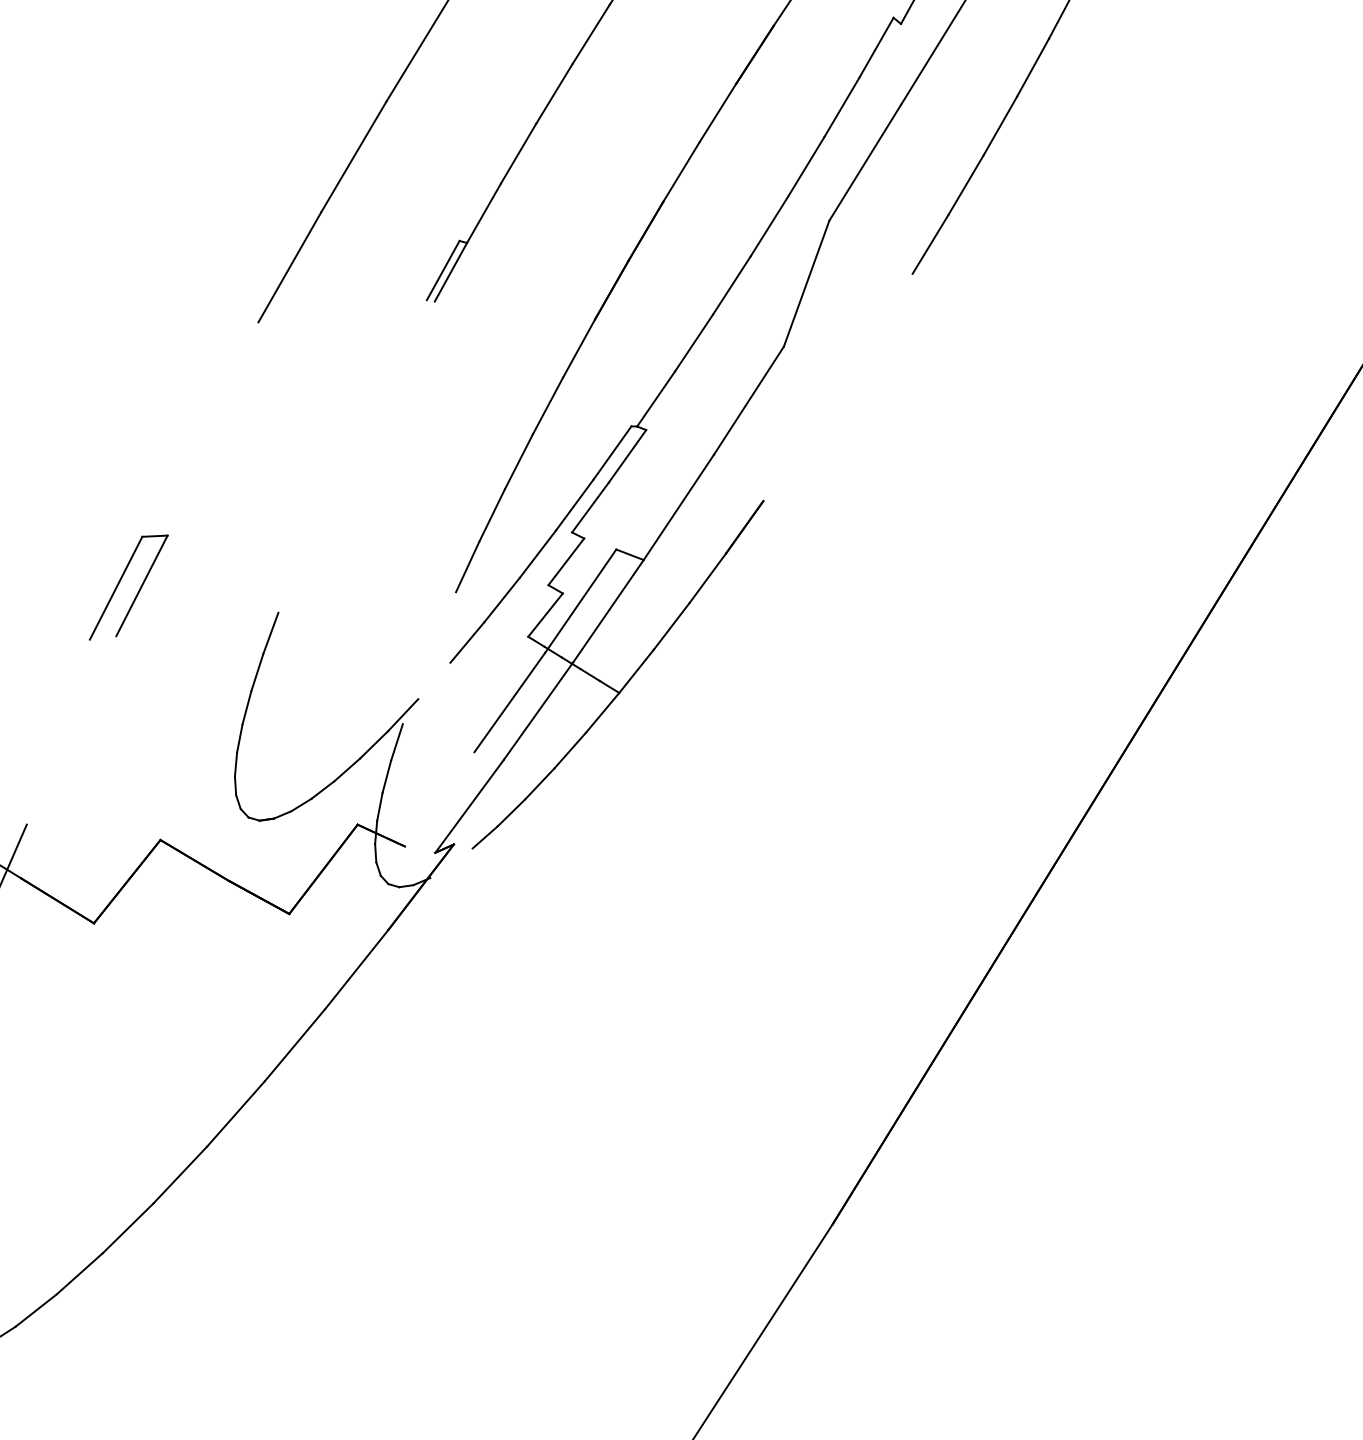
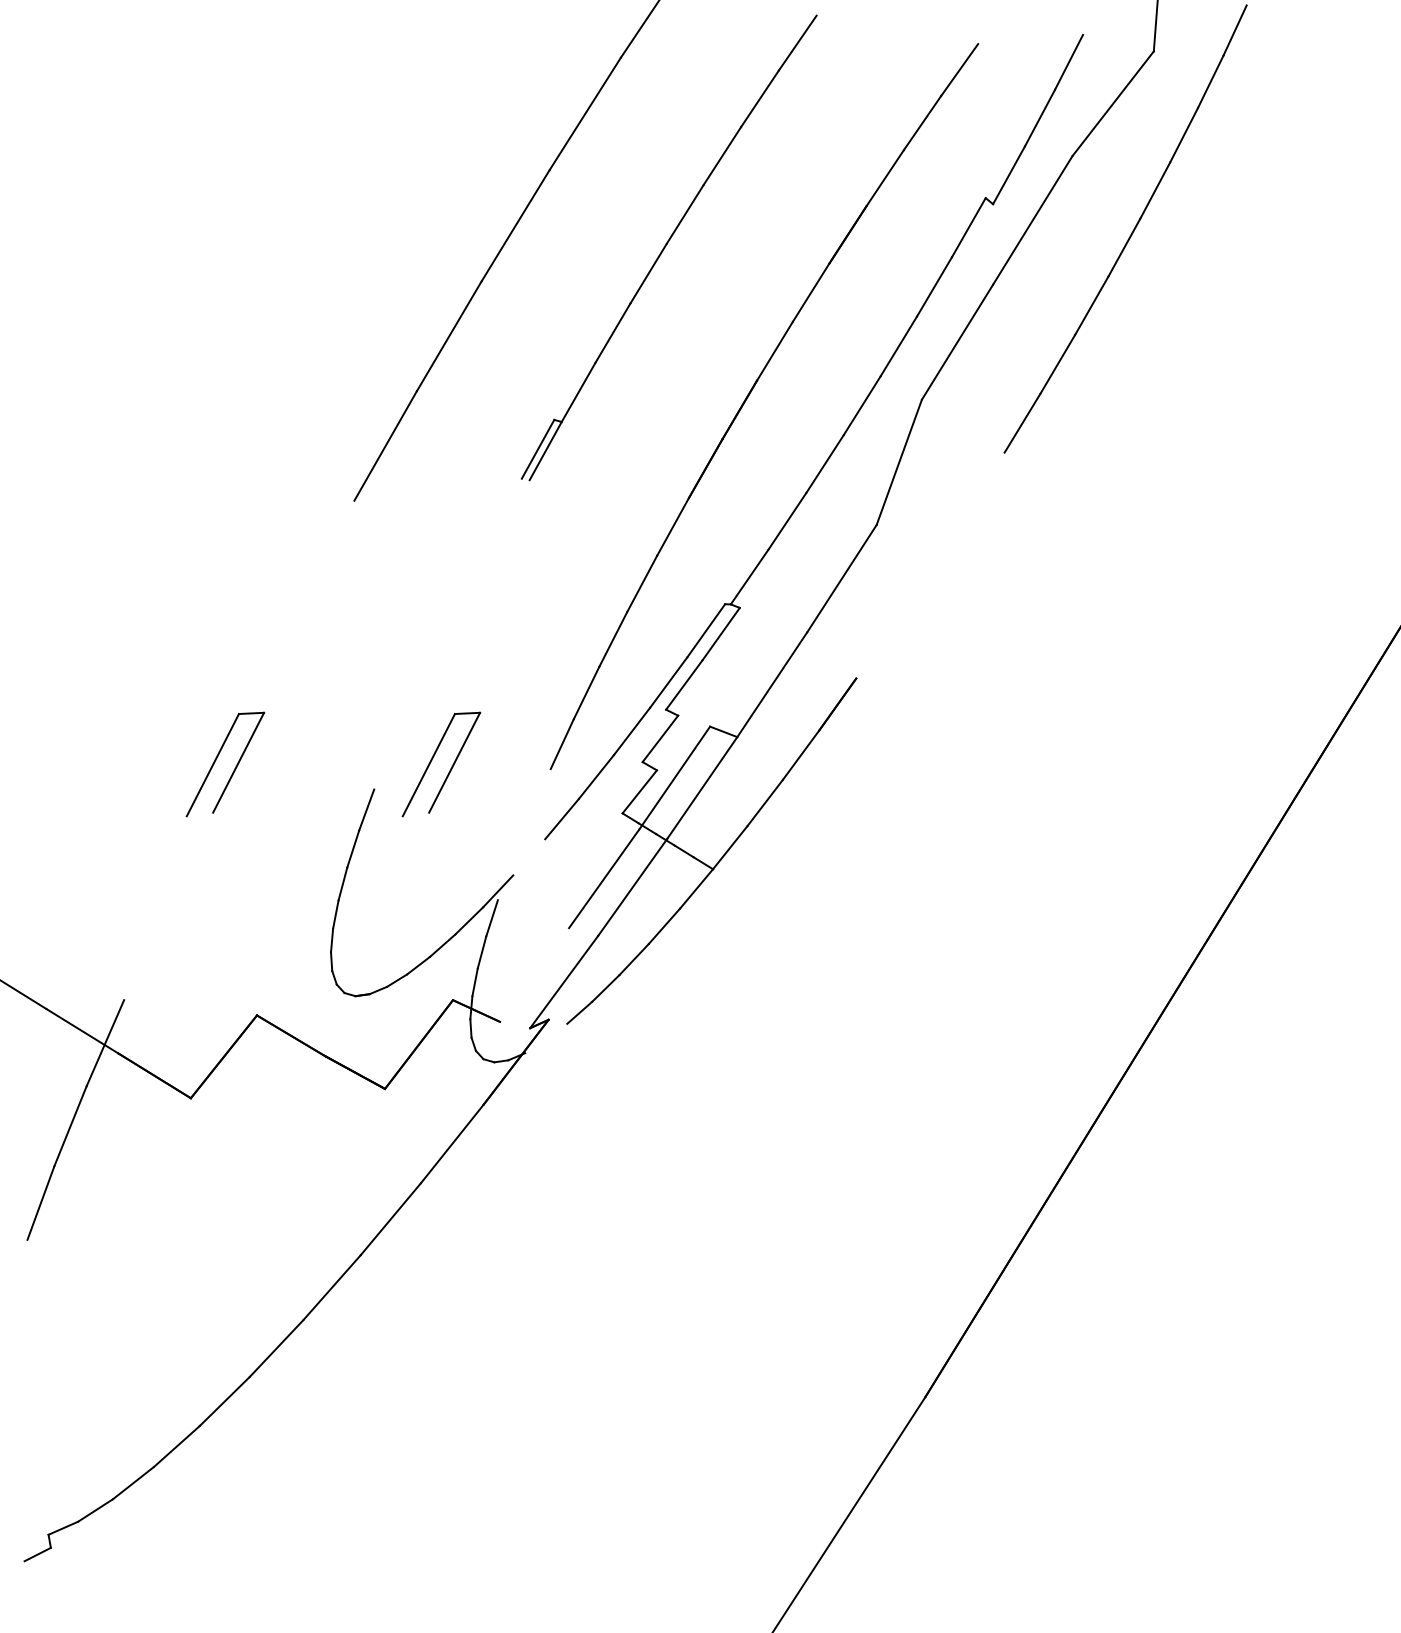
part: (337, 583) -> (432, 760), added

